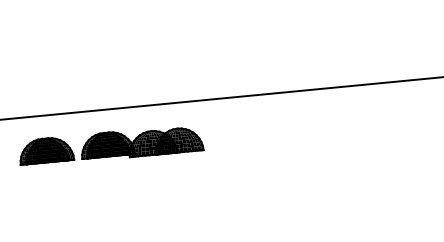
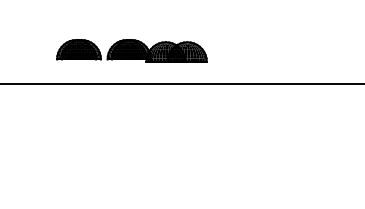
part: (110, 145) -> (131, 50), moved

